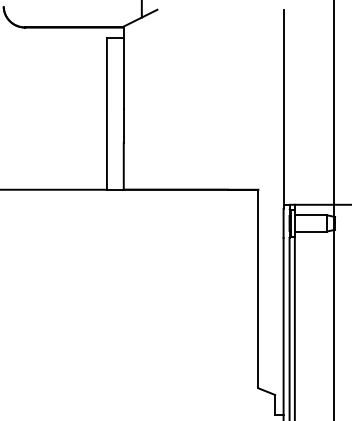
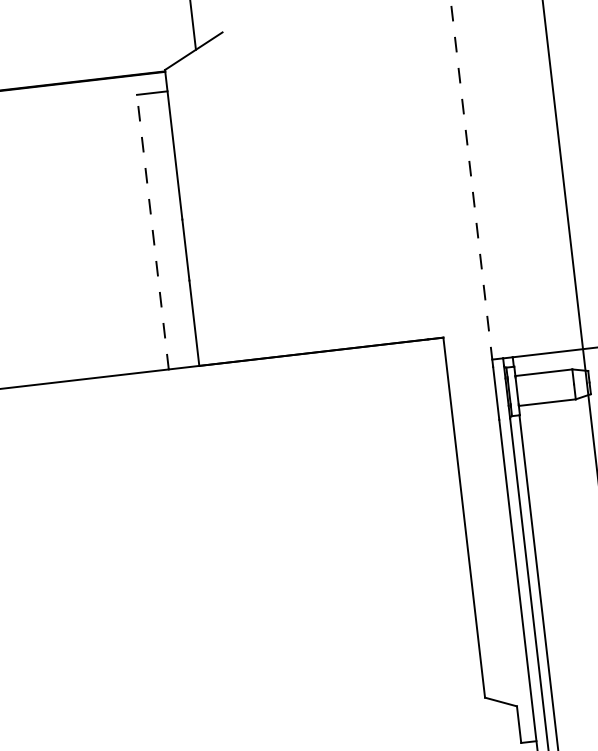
line: (283, 107) -> (471, 183), solid -> dashed
line: (106, 114) -> (152, 233), solid -> dashed

